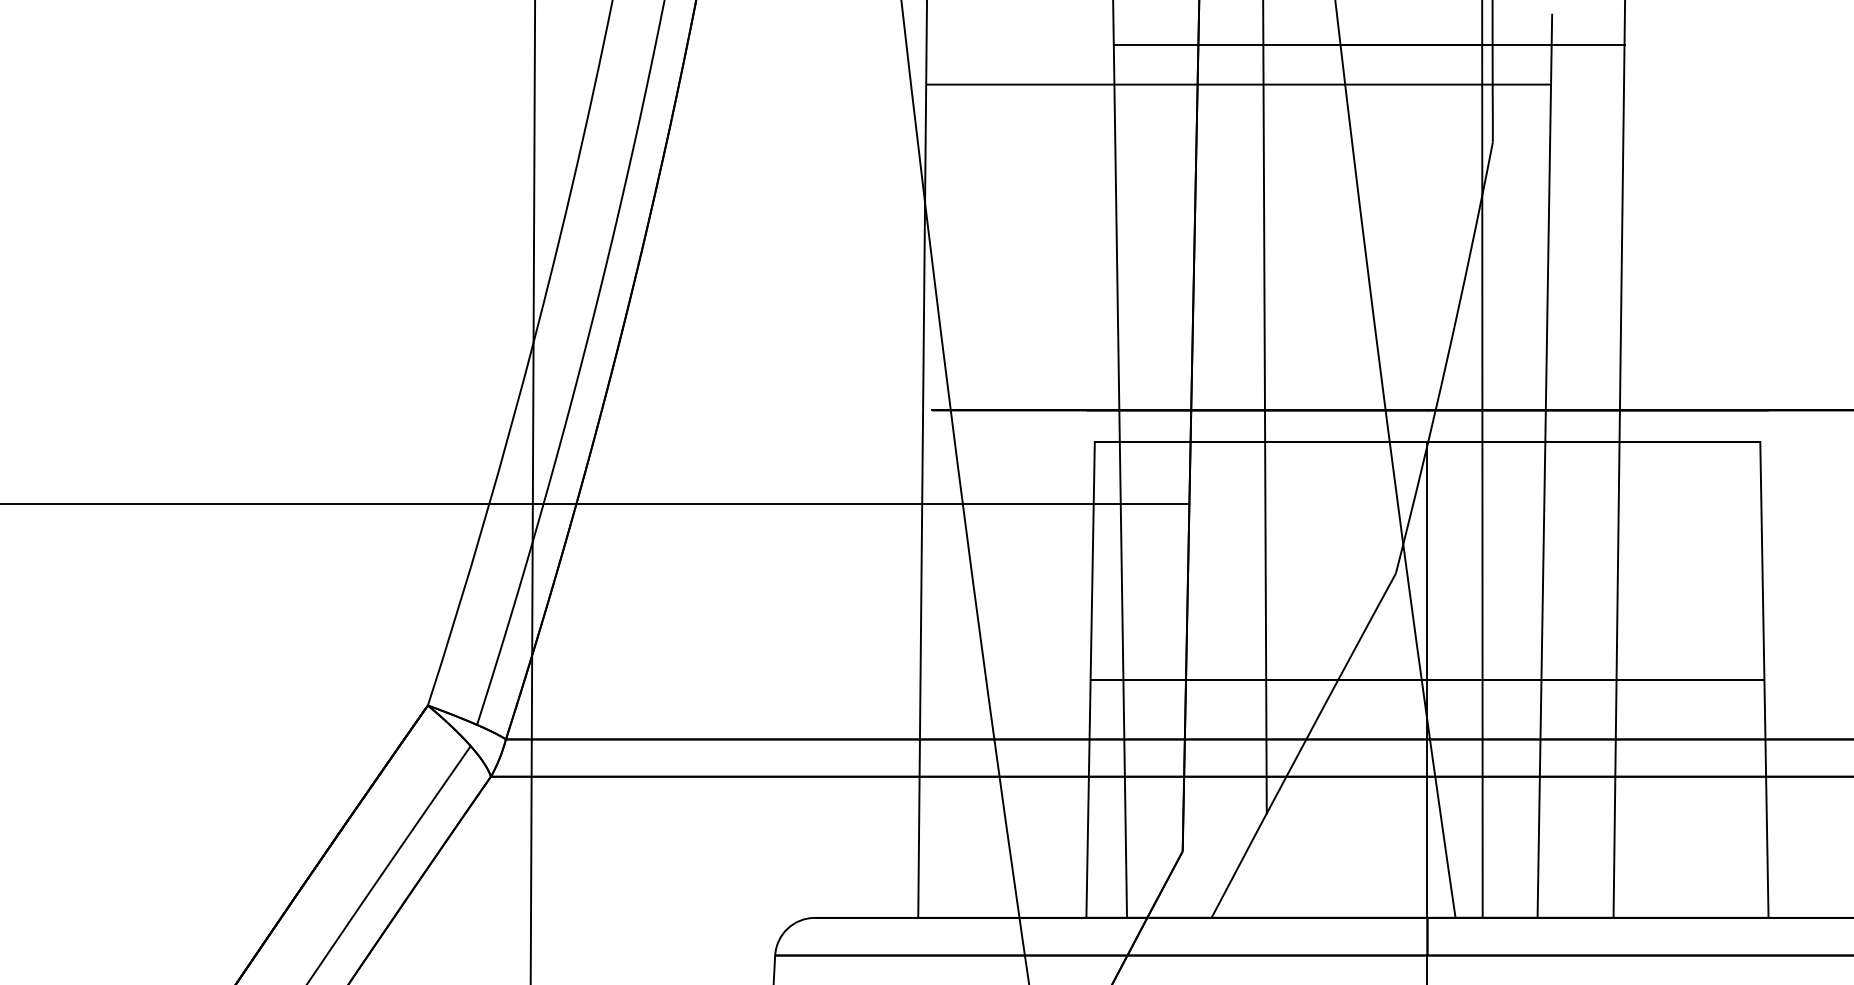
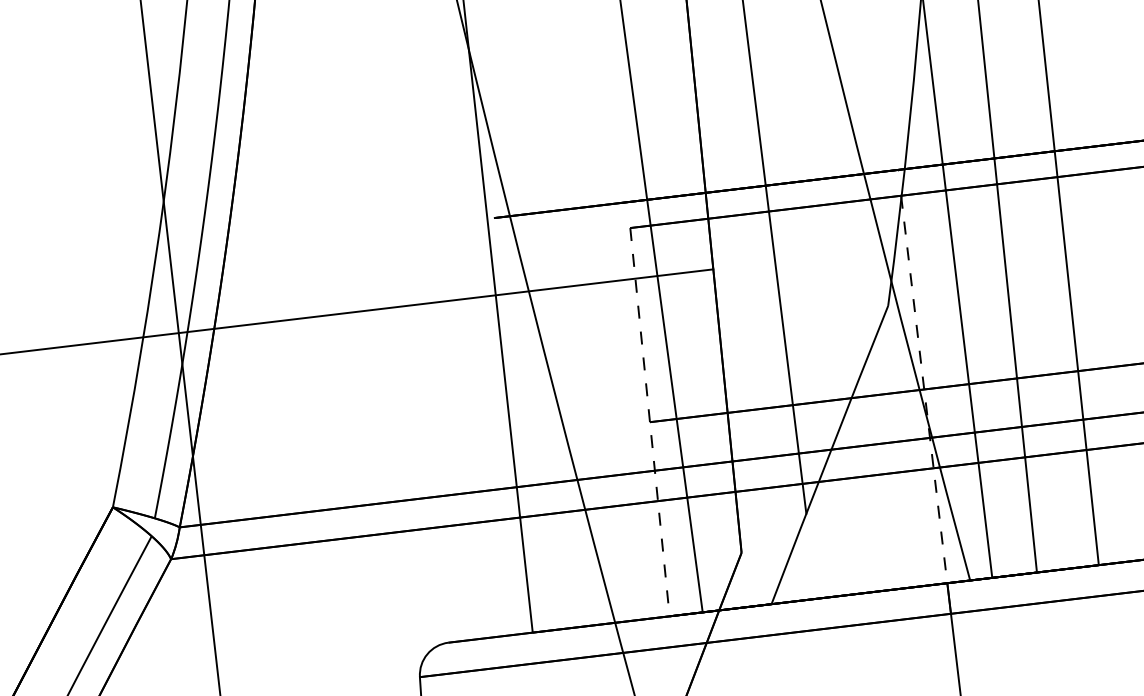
line: (1090, 679) -> (649, 421), solid -> dashed
line: (1427, 679) -> (924, 389), solid -> dashed

